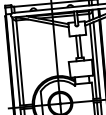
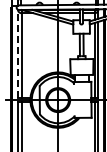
line: (15, 60) -> (17, 53), solid -> dashed

